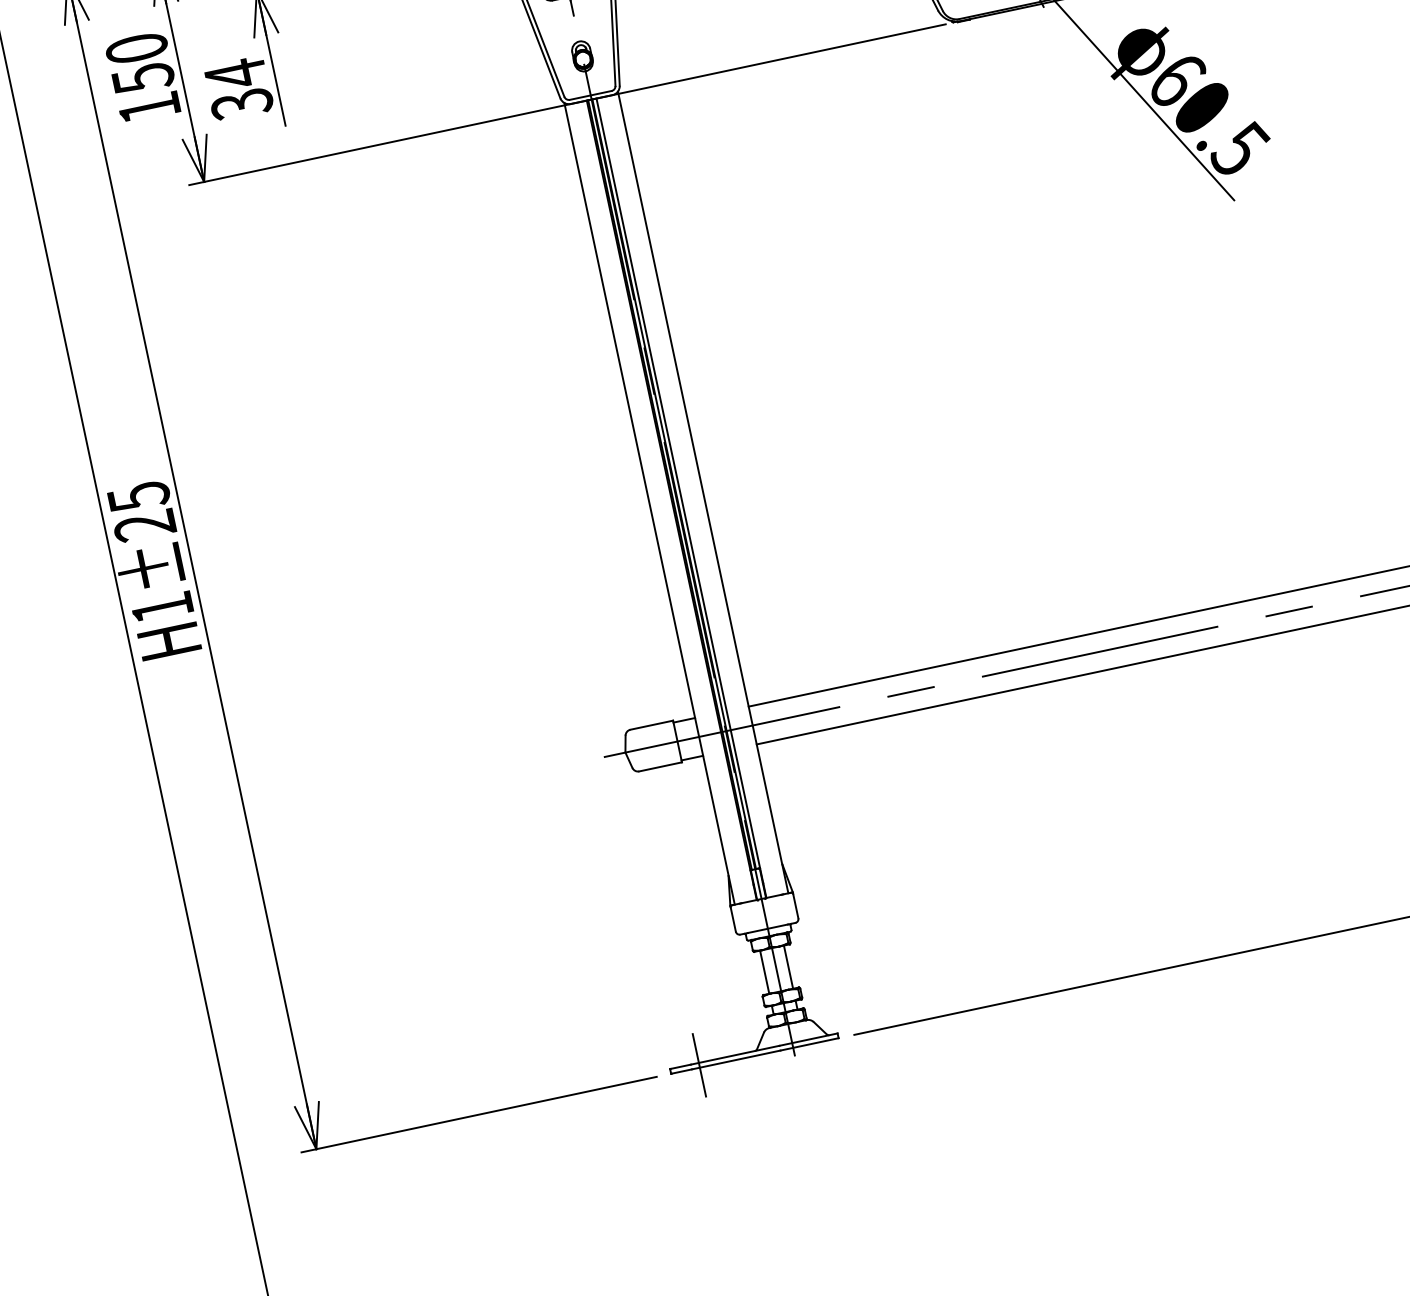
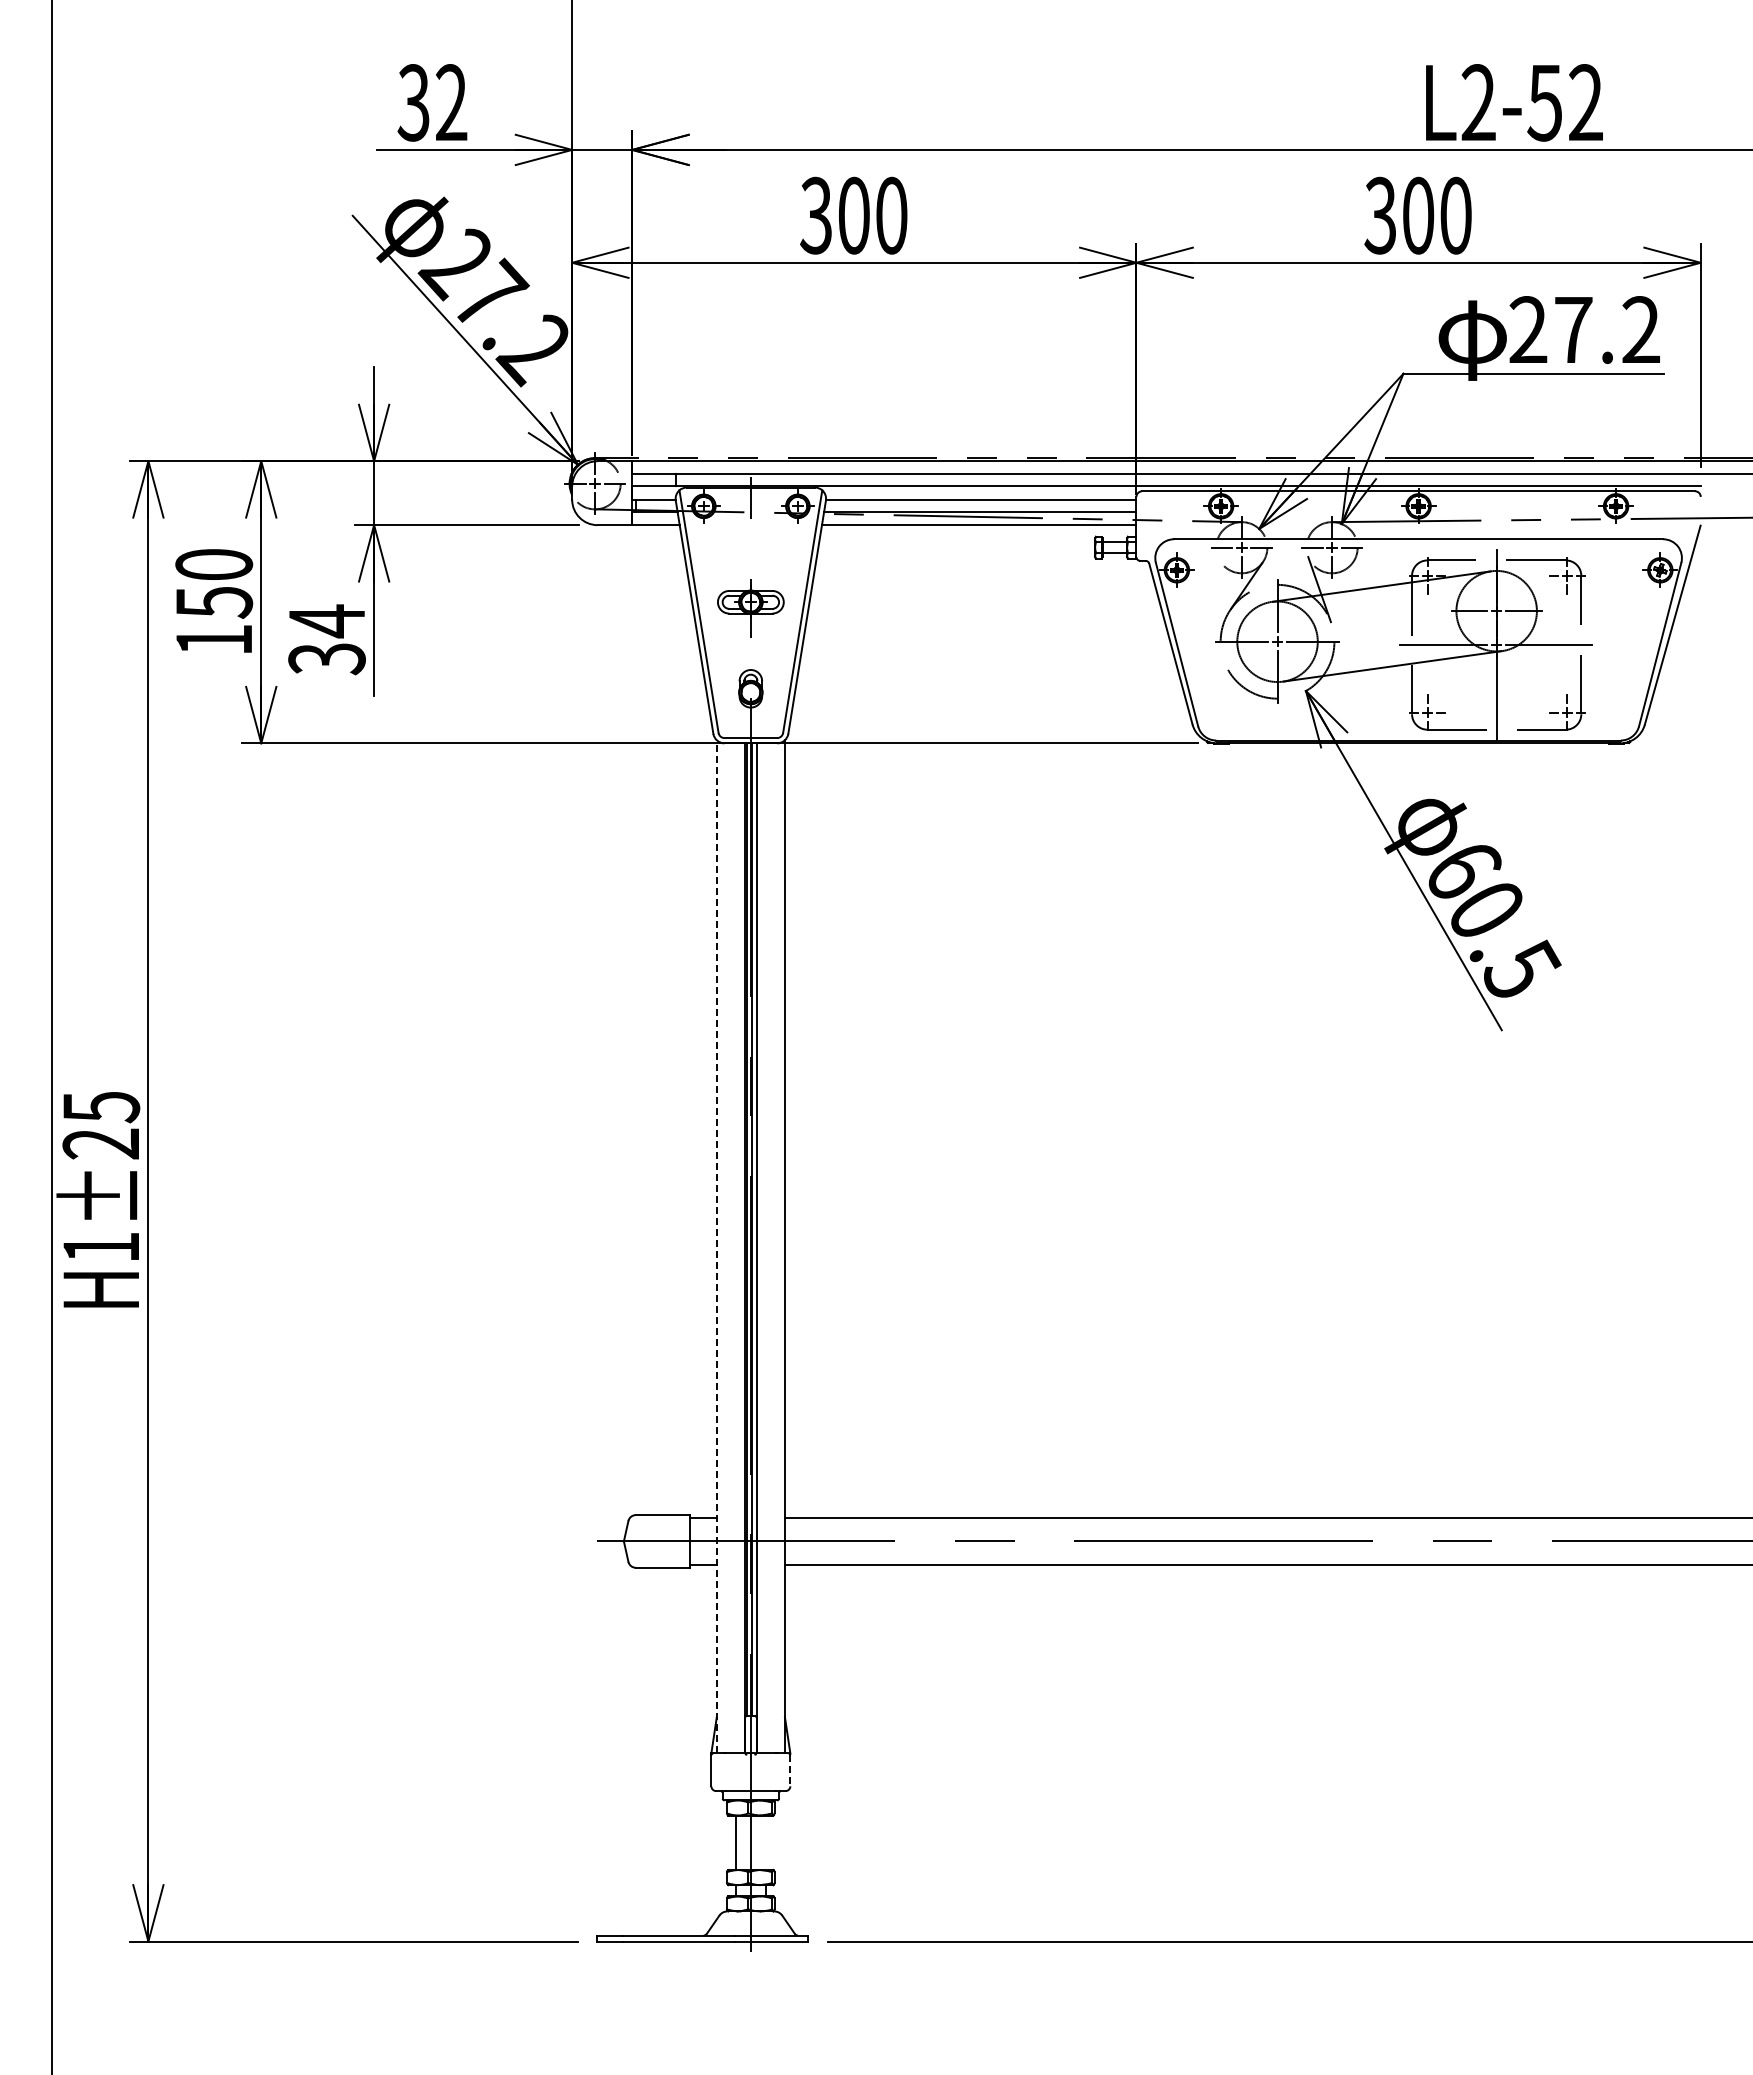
line: (649, 503) -> (717, 1246), solid -> dashed
line: (795, 905) -> (790, 1770), solid -> dashed
line: (788, 967) -> (765, 1842), removed
line: (699, 1065) -> (632, 1938), removed

